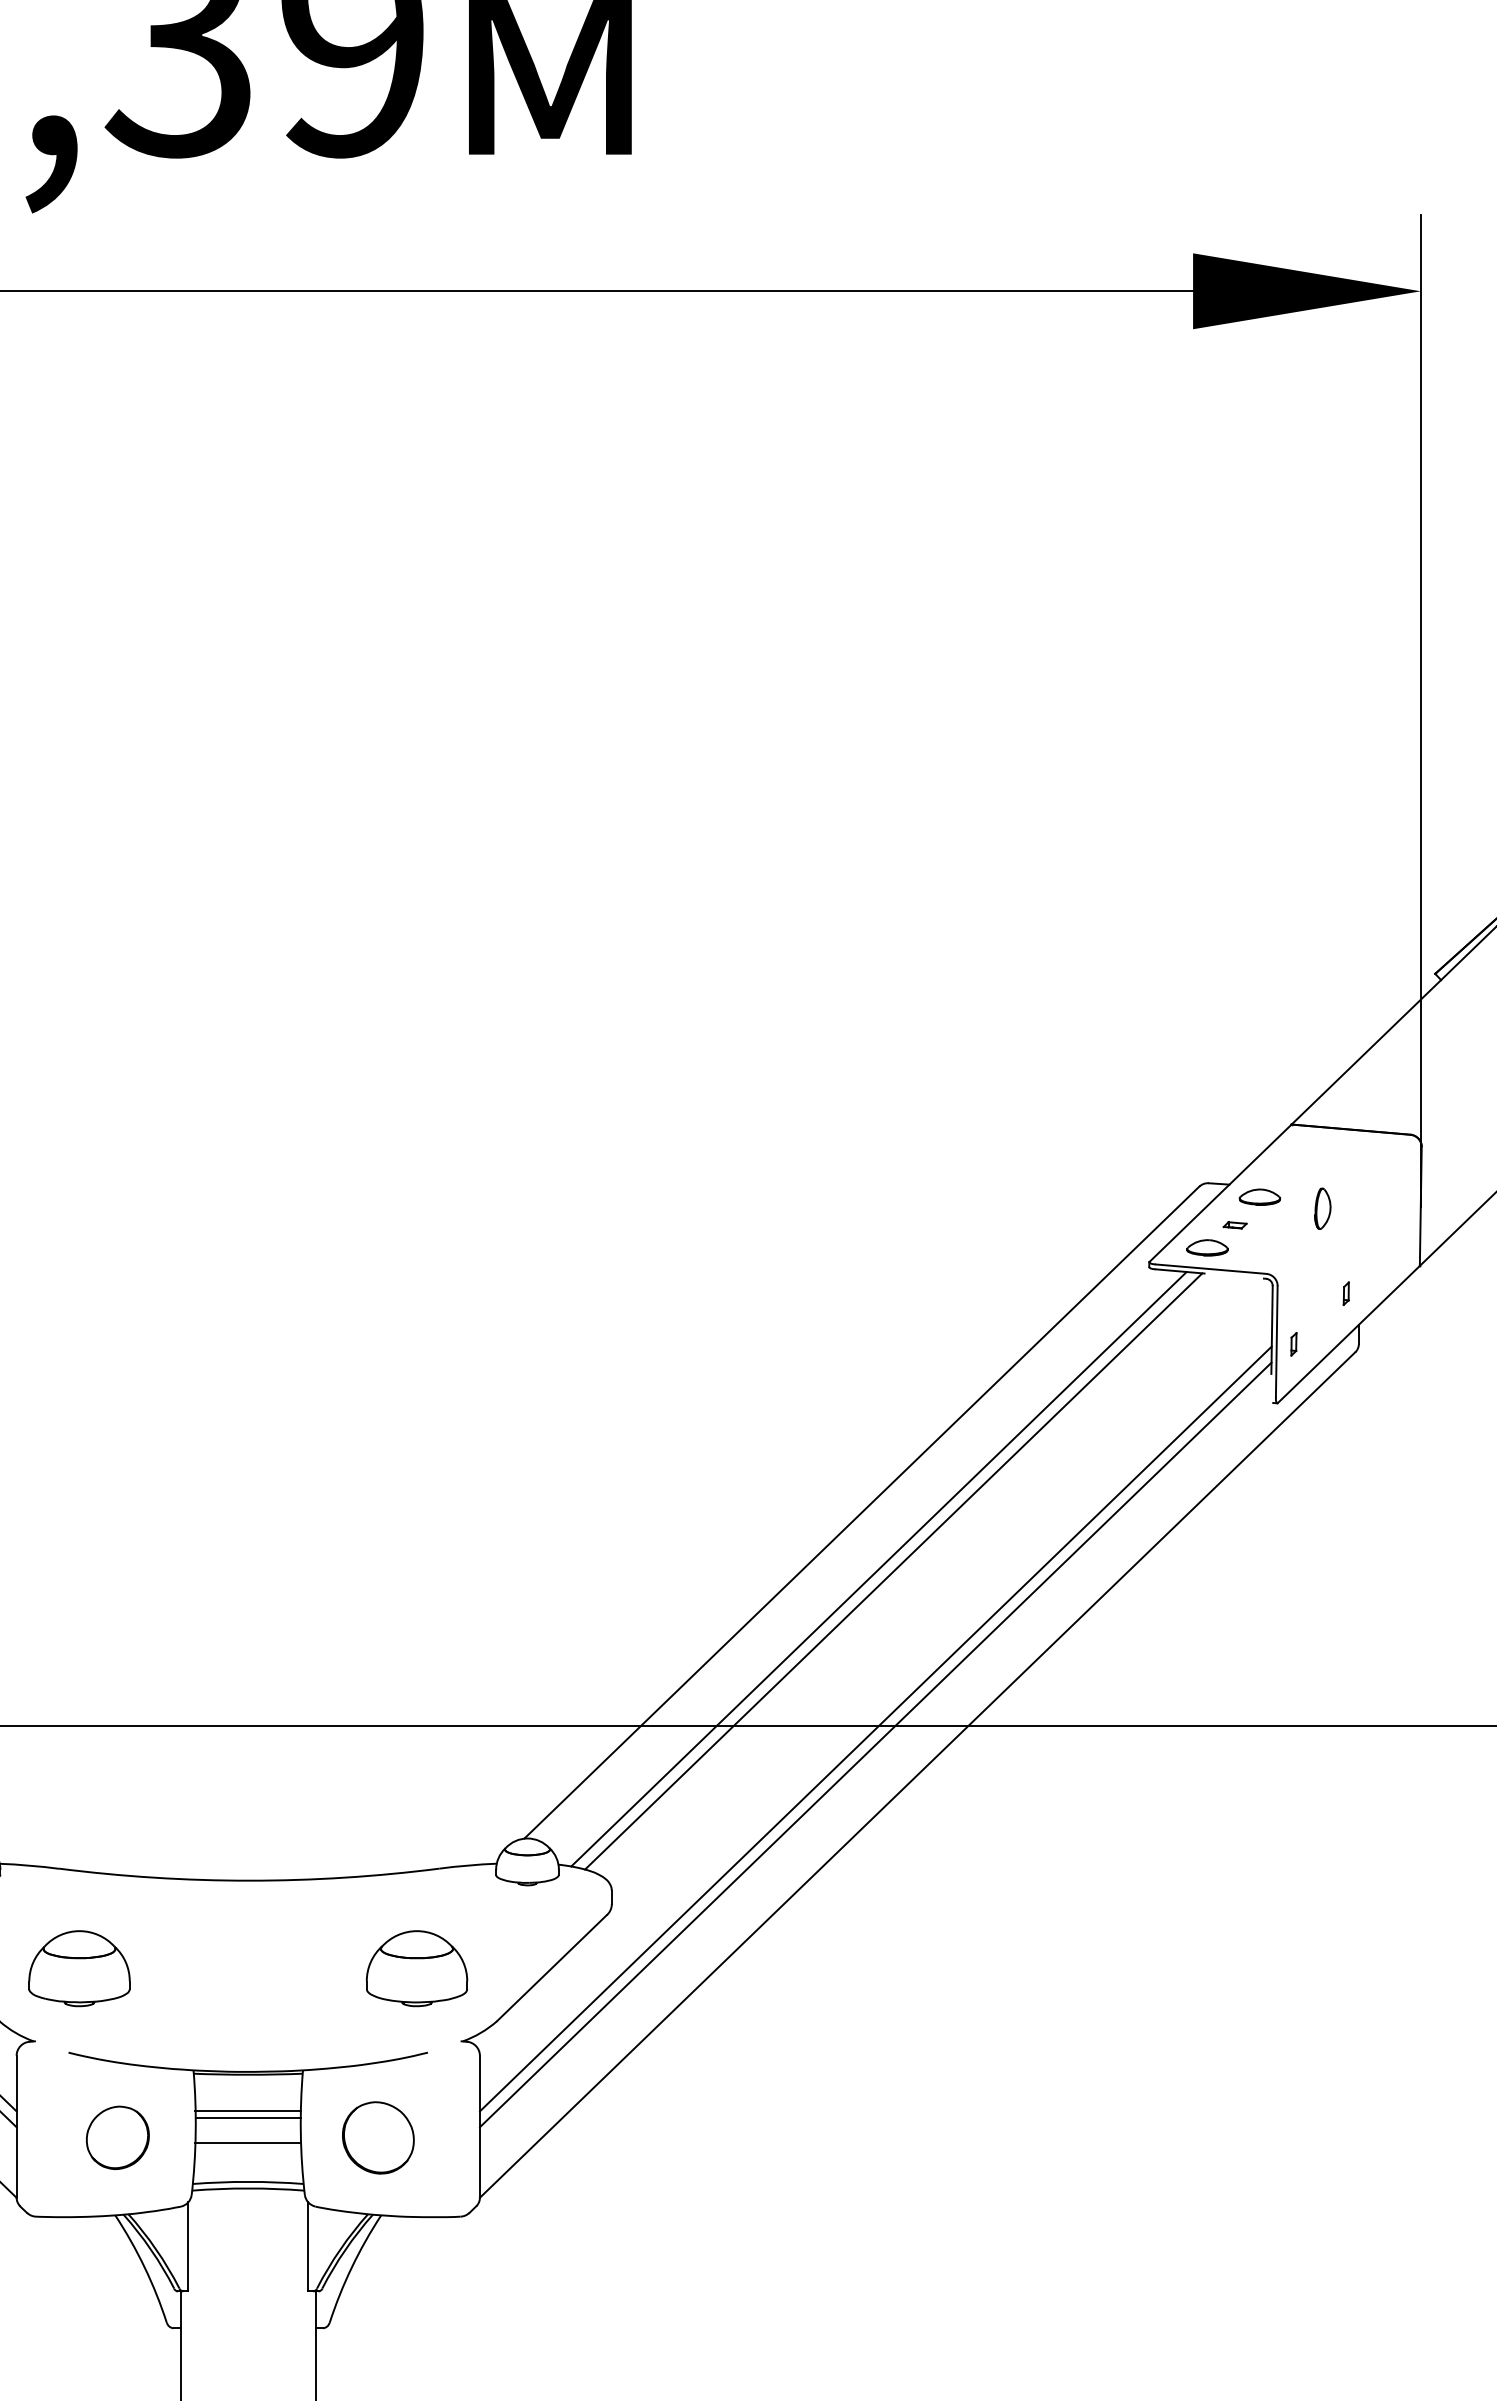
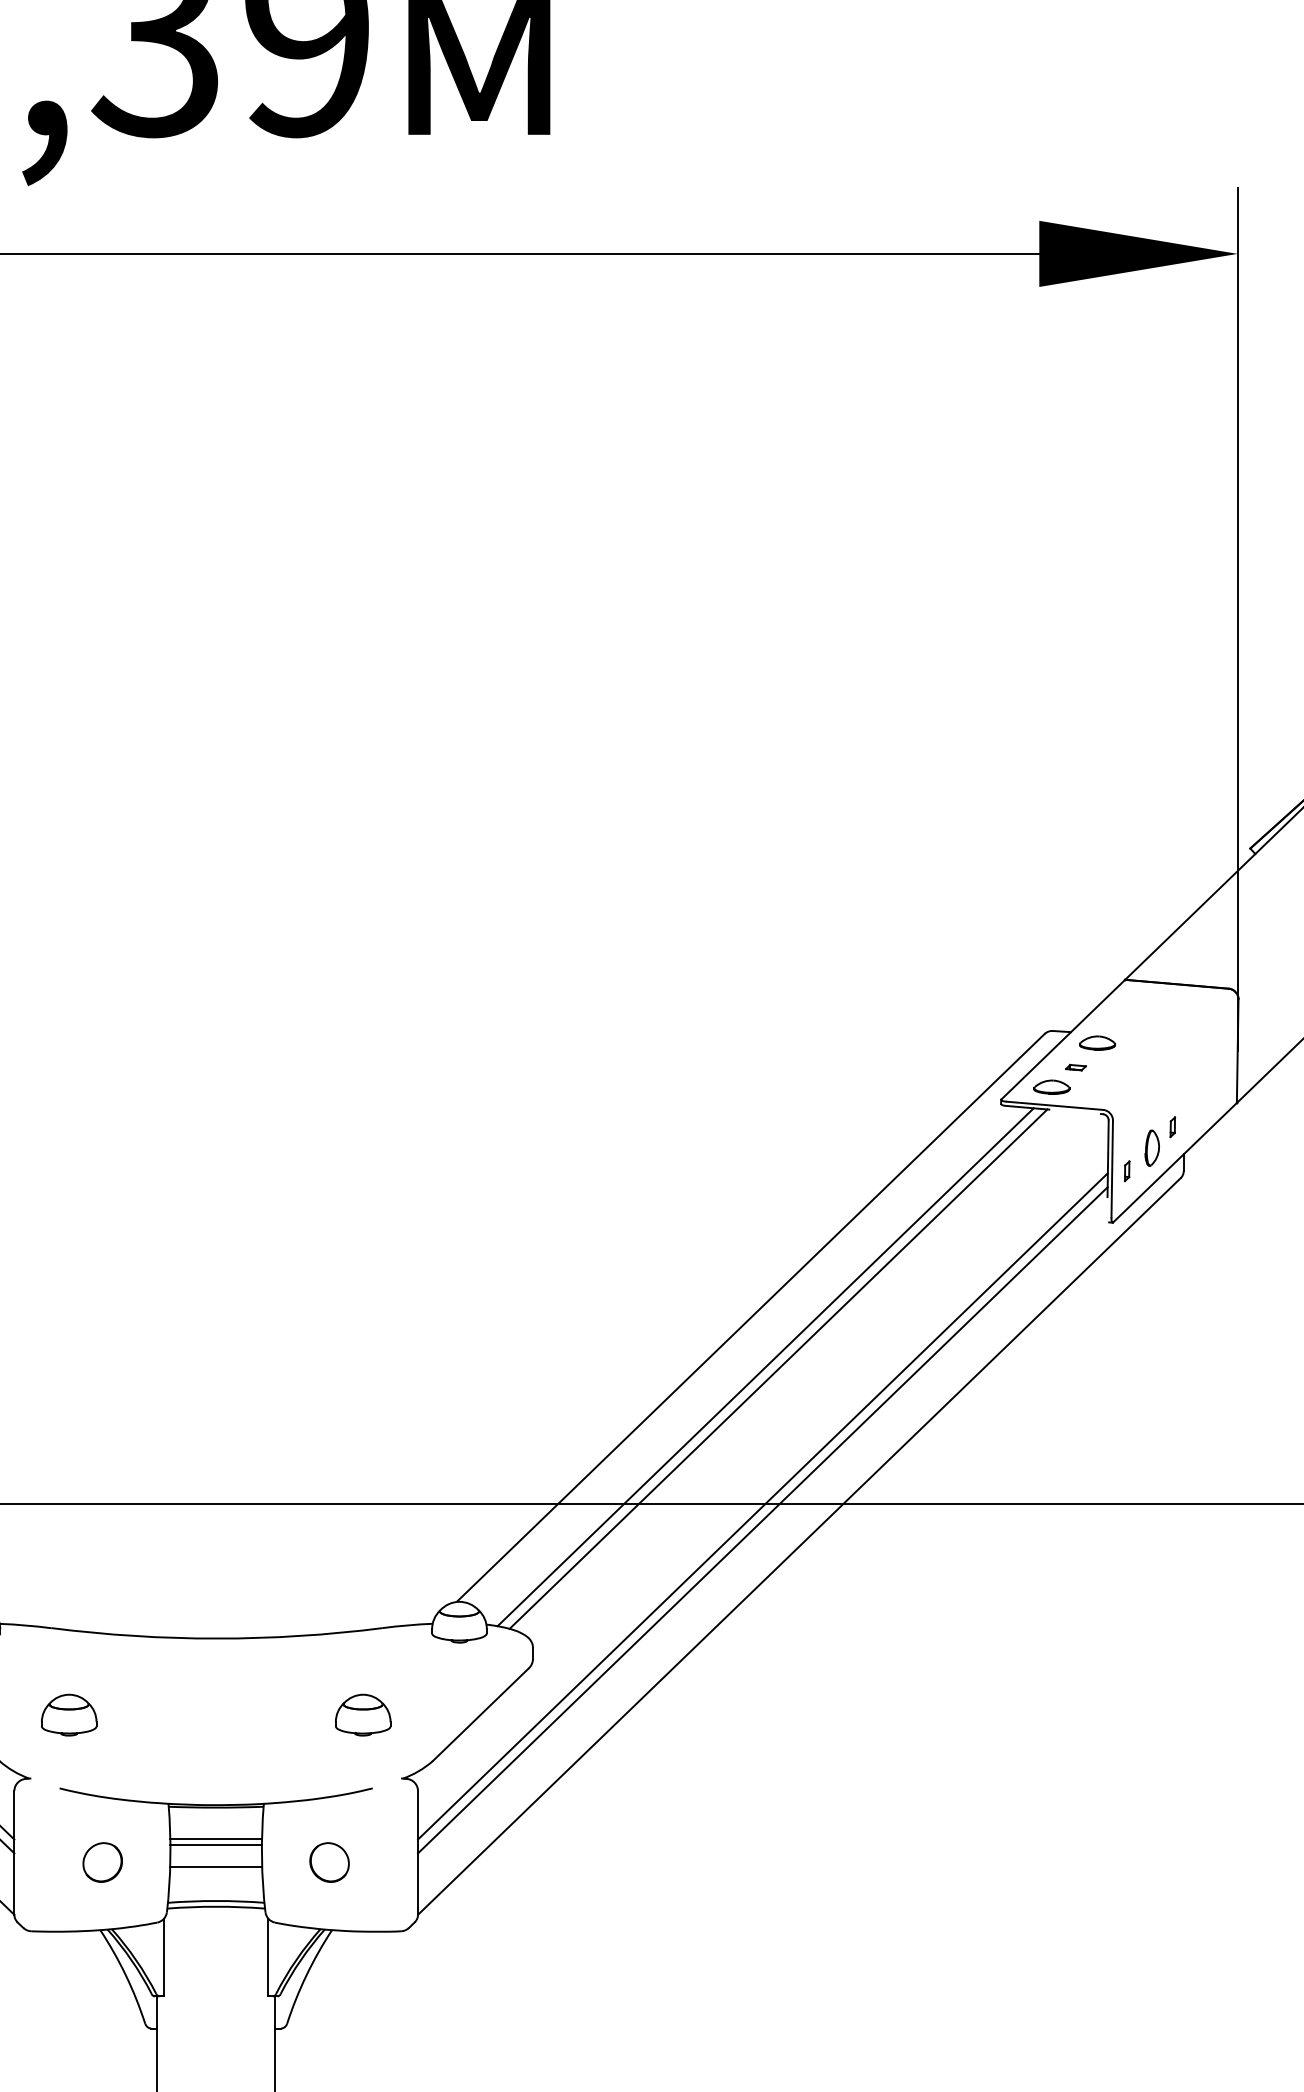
part: (1322, 1208) -> (1152, 1147), moved
part: (79, 1968) -> (69, 1715), size x0.62
part: (416, 1968) -> (362, 1715), size x0.62
part: (118, 2137) -> (103, 1862), size x0.71
part: (378, 2137) -> (329, 1862), size x0.62

